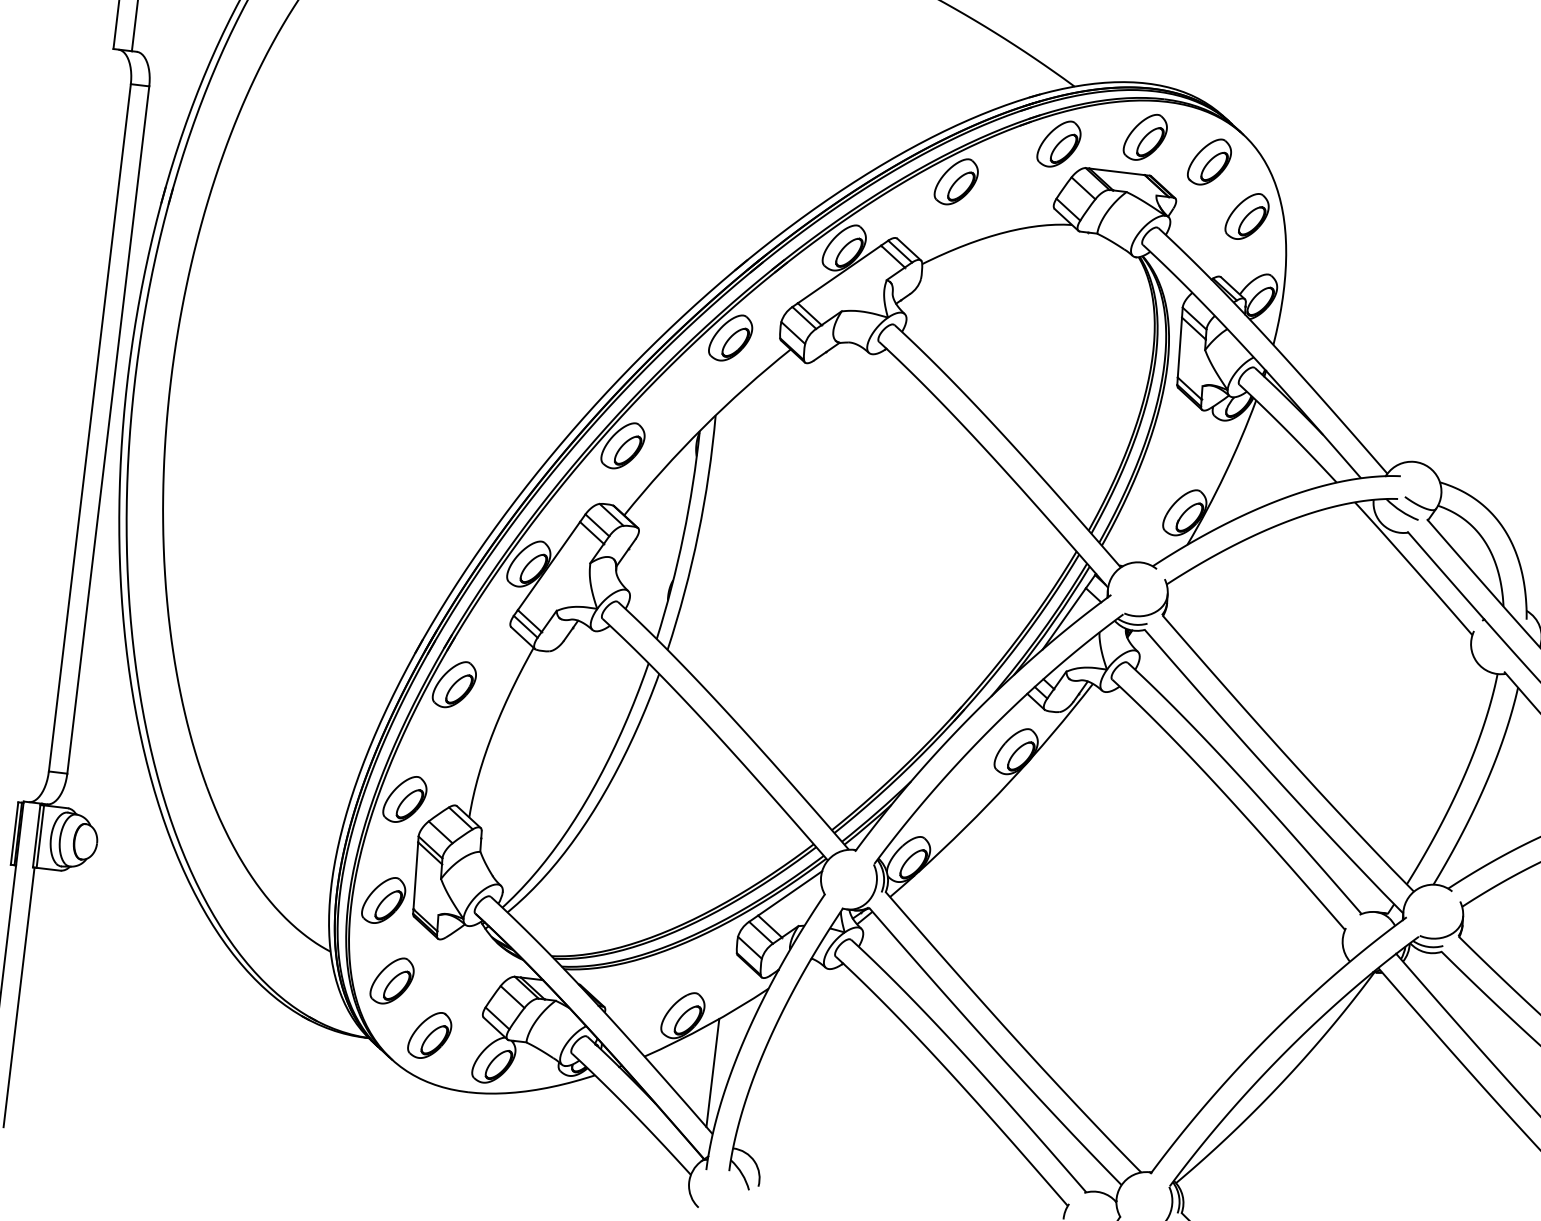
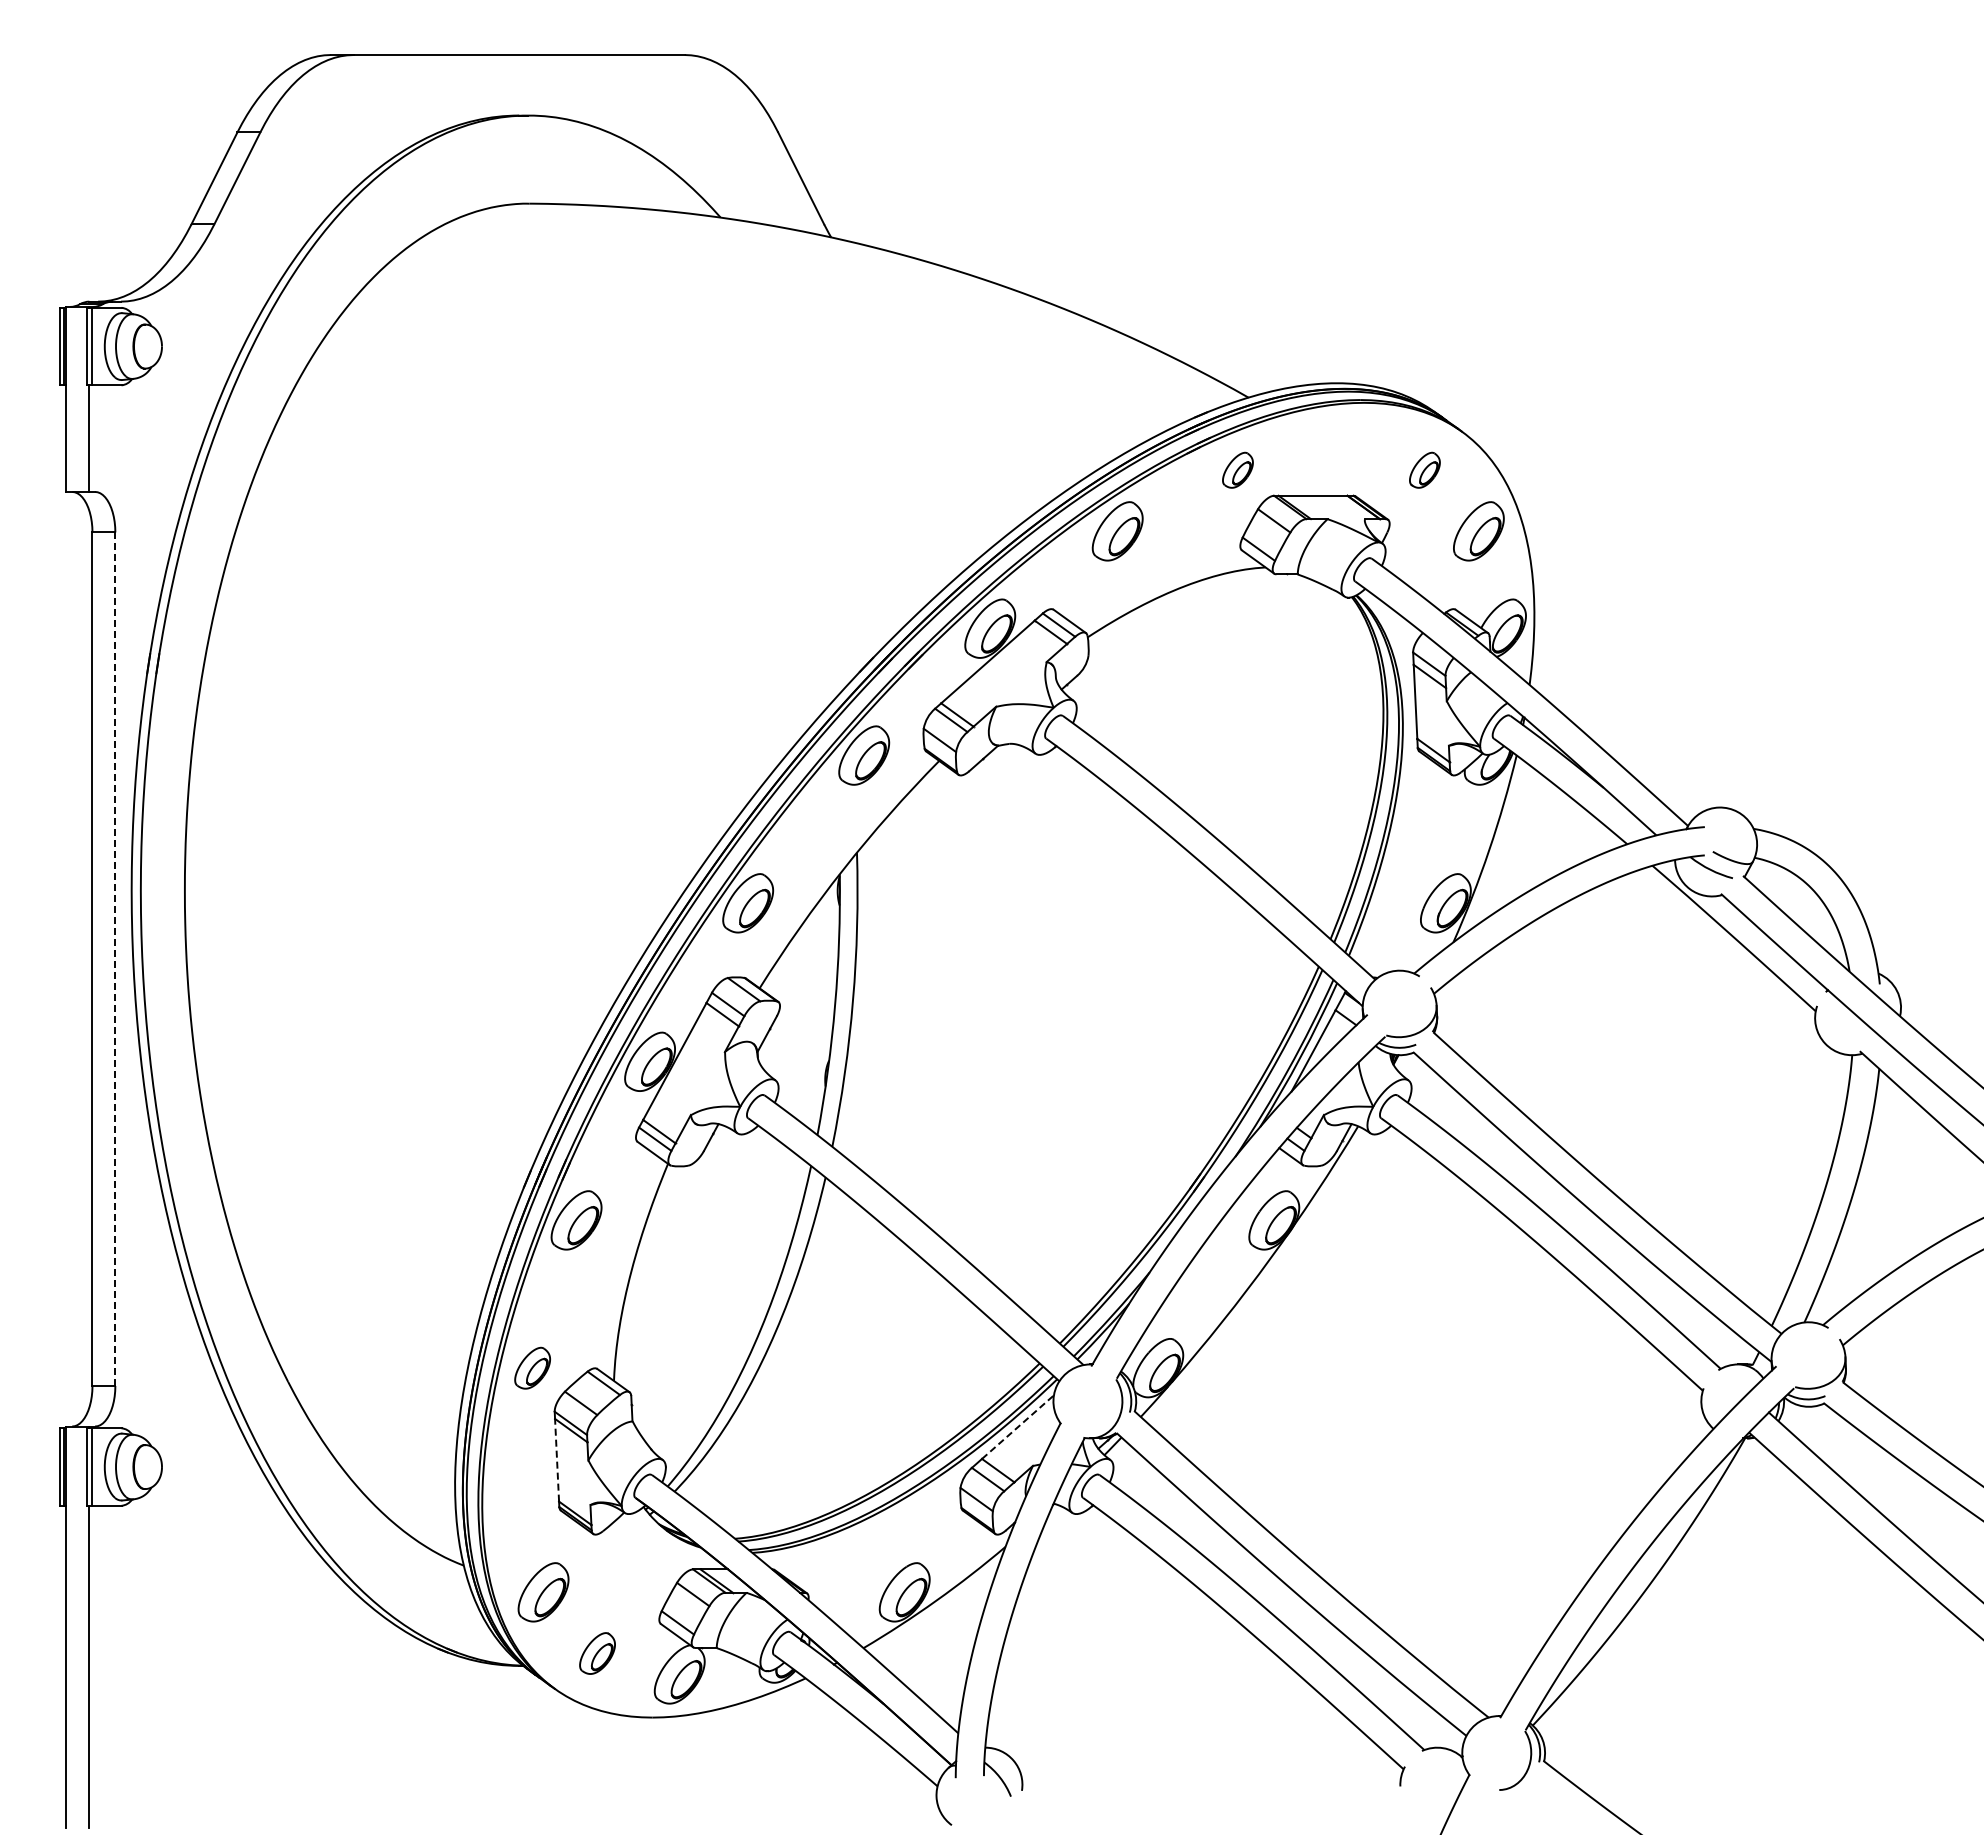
part: (1145, 137) -> (1342, 449), removed
part: (1058, 144) -> (1237, 470), size x0.6
part: (1209, 162) -> (1424, 470), size x0.6
line: (108, 430) -> (115, 959), solid -> dashed
part: (404, 799) -> (532, 1368), size x0.7
line: (416, 875) -> (557, 1459), solid -> dashed
line: (790, 892) -> (1018, 1426), solid -> dashed
part: (383, 900) -> (521, 1494), removed
part: (429, 1035) -> (597, 1653), size x0.7
line: (712, 1073) -> (949, 1658), removed

